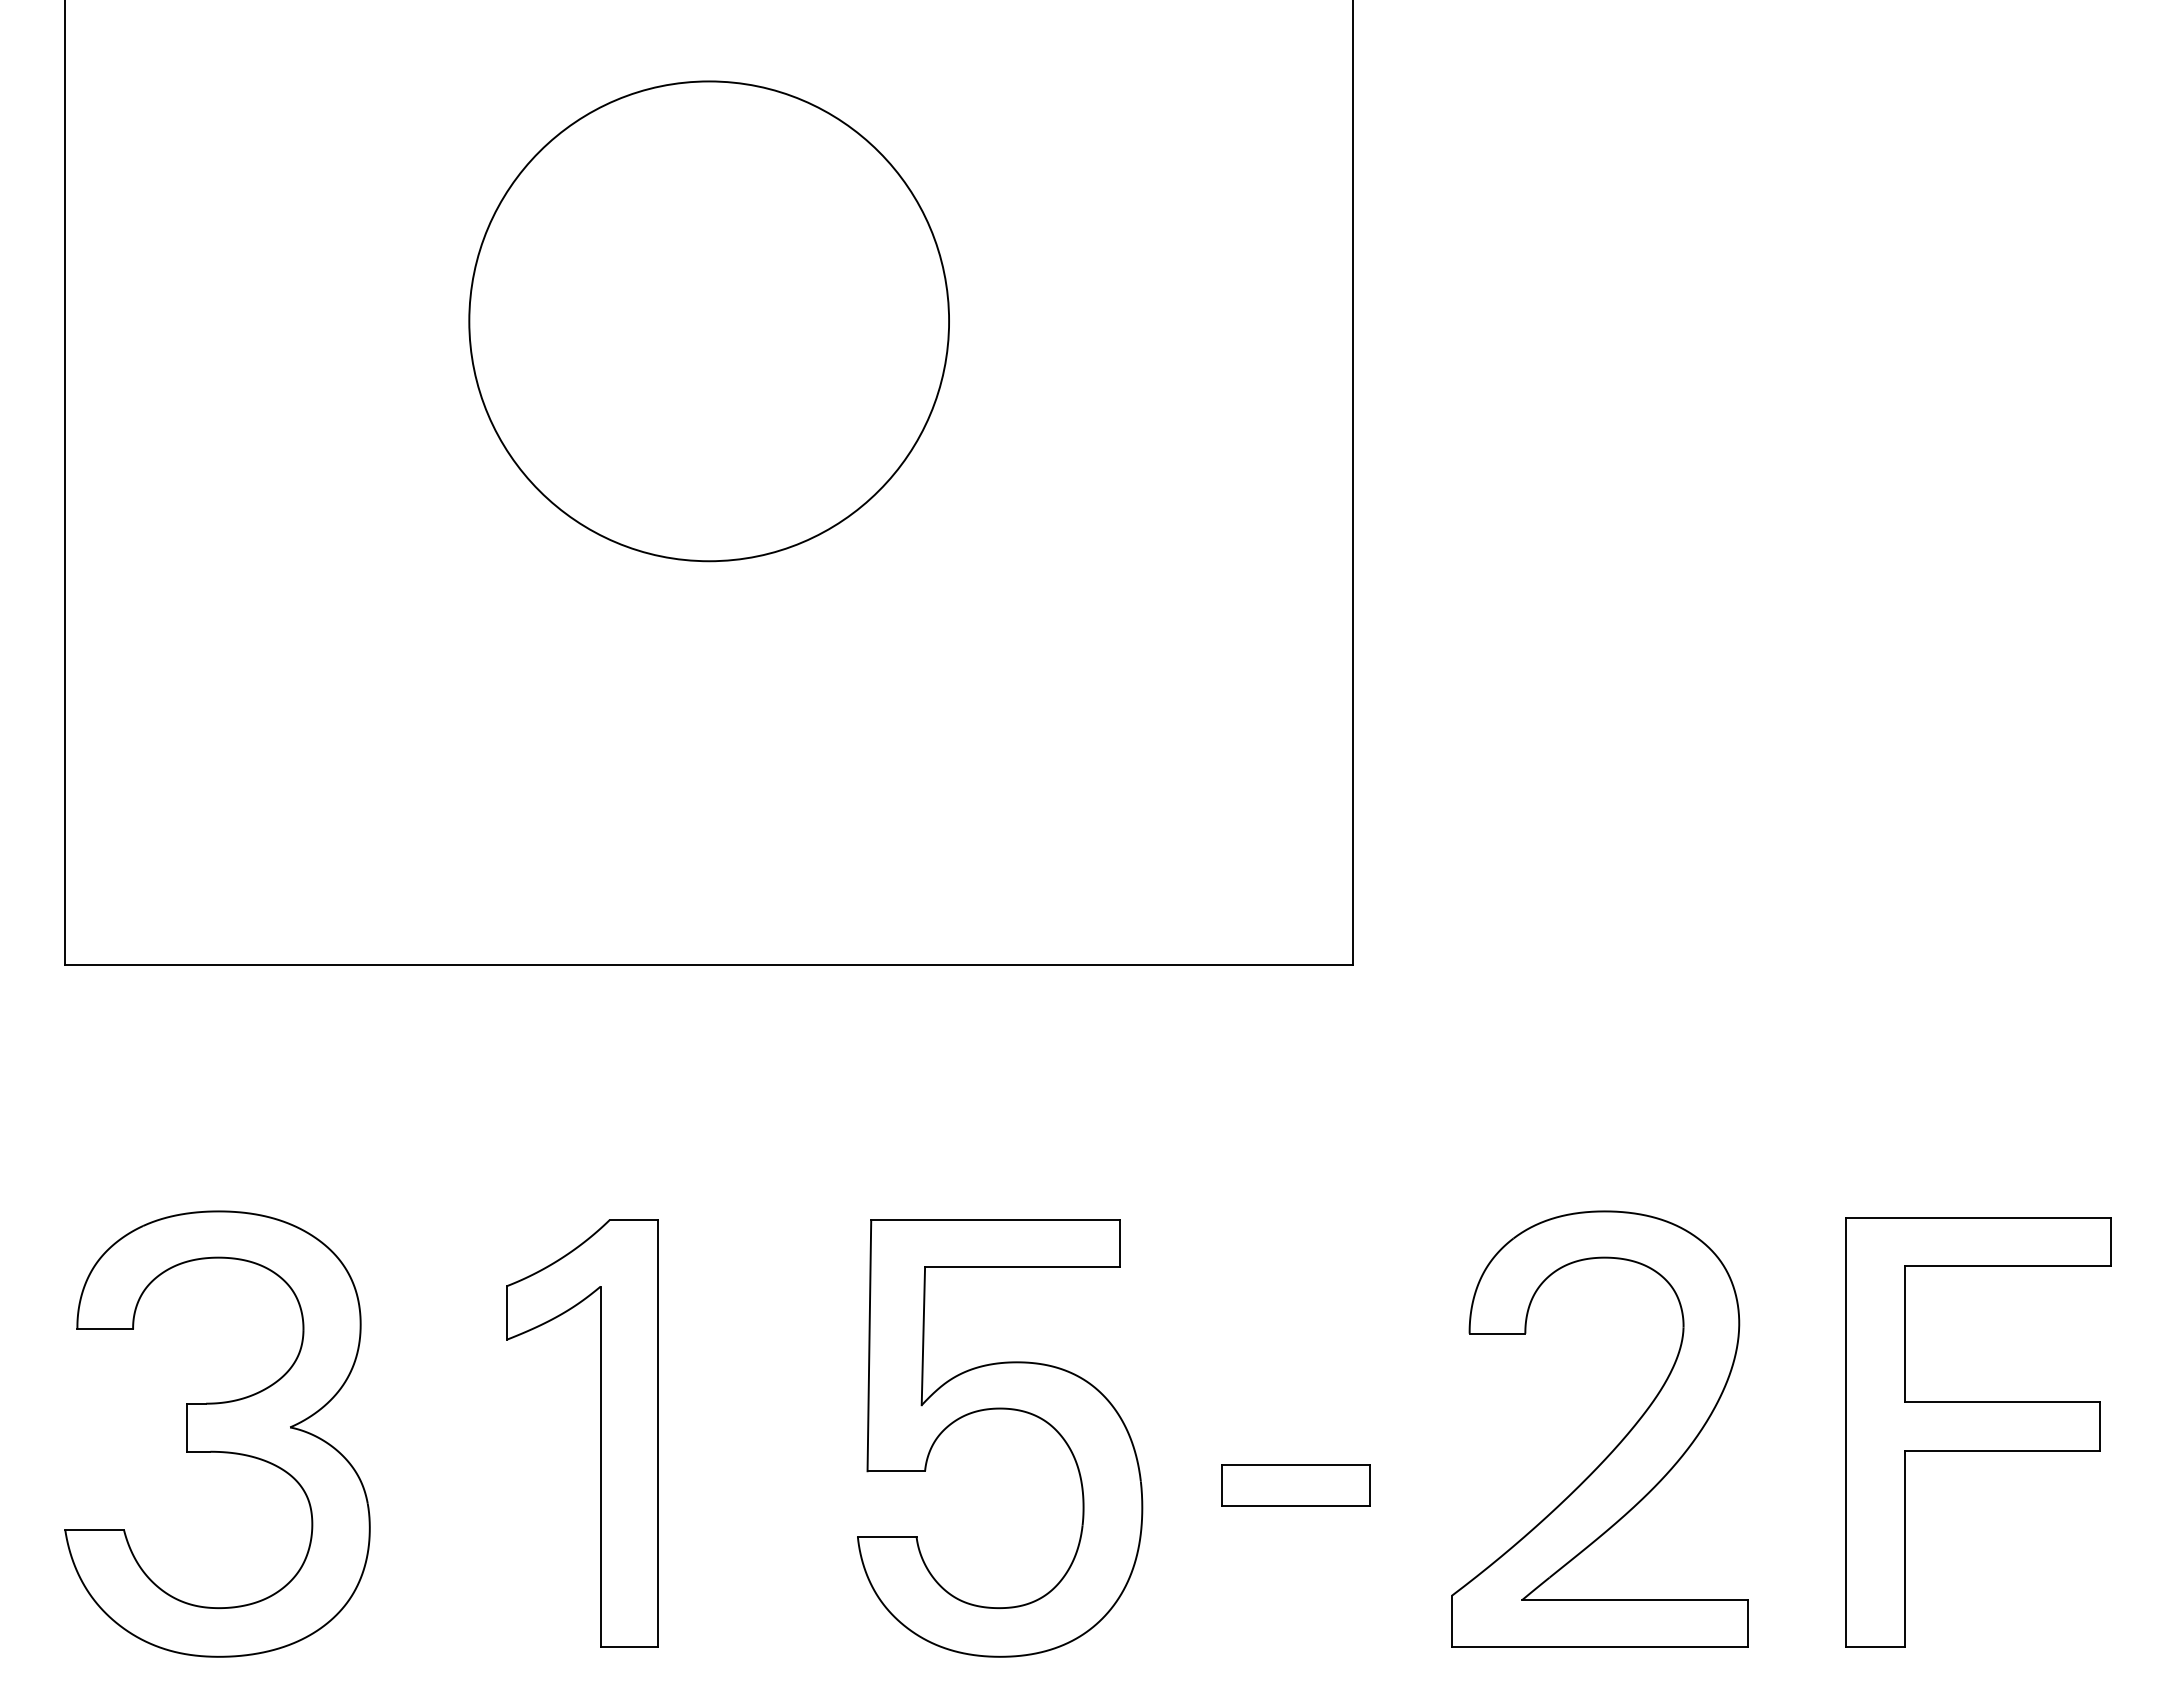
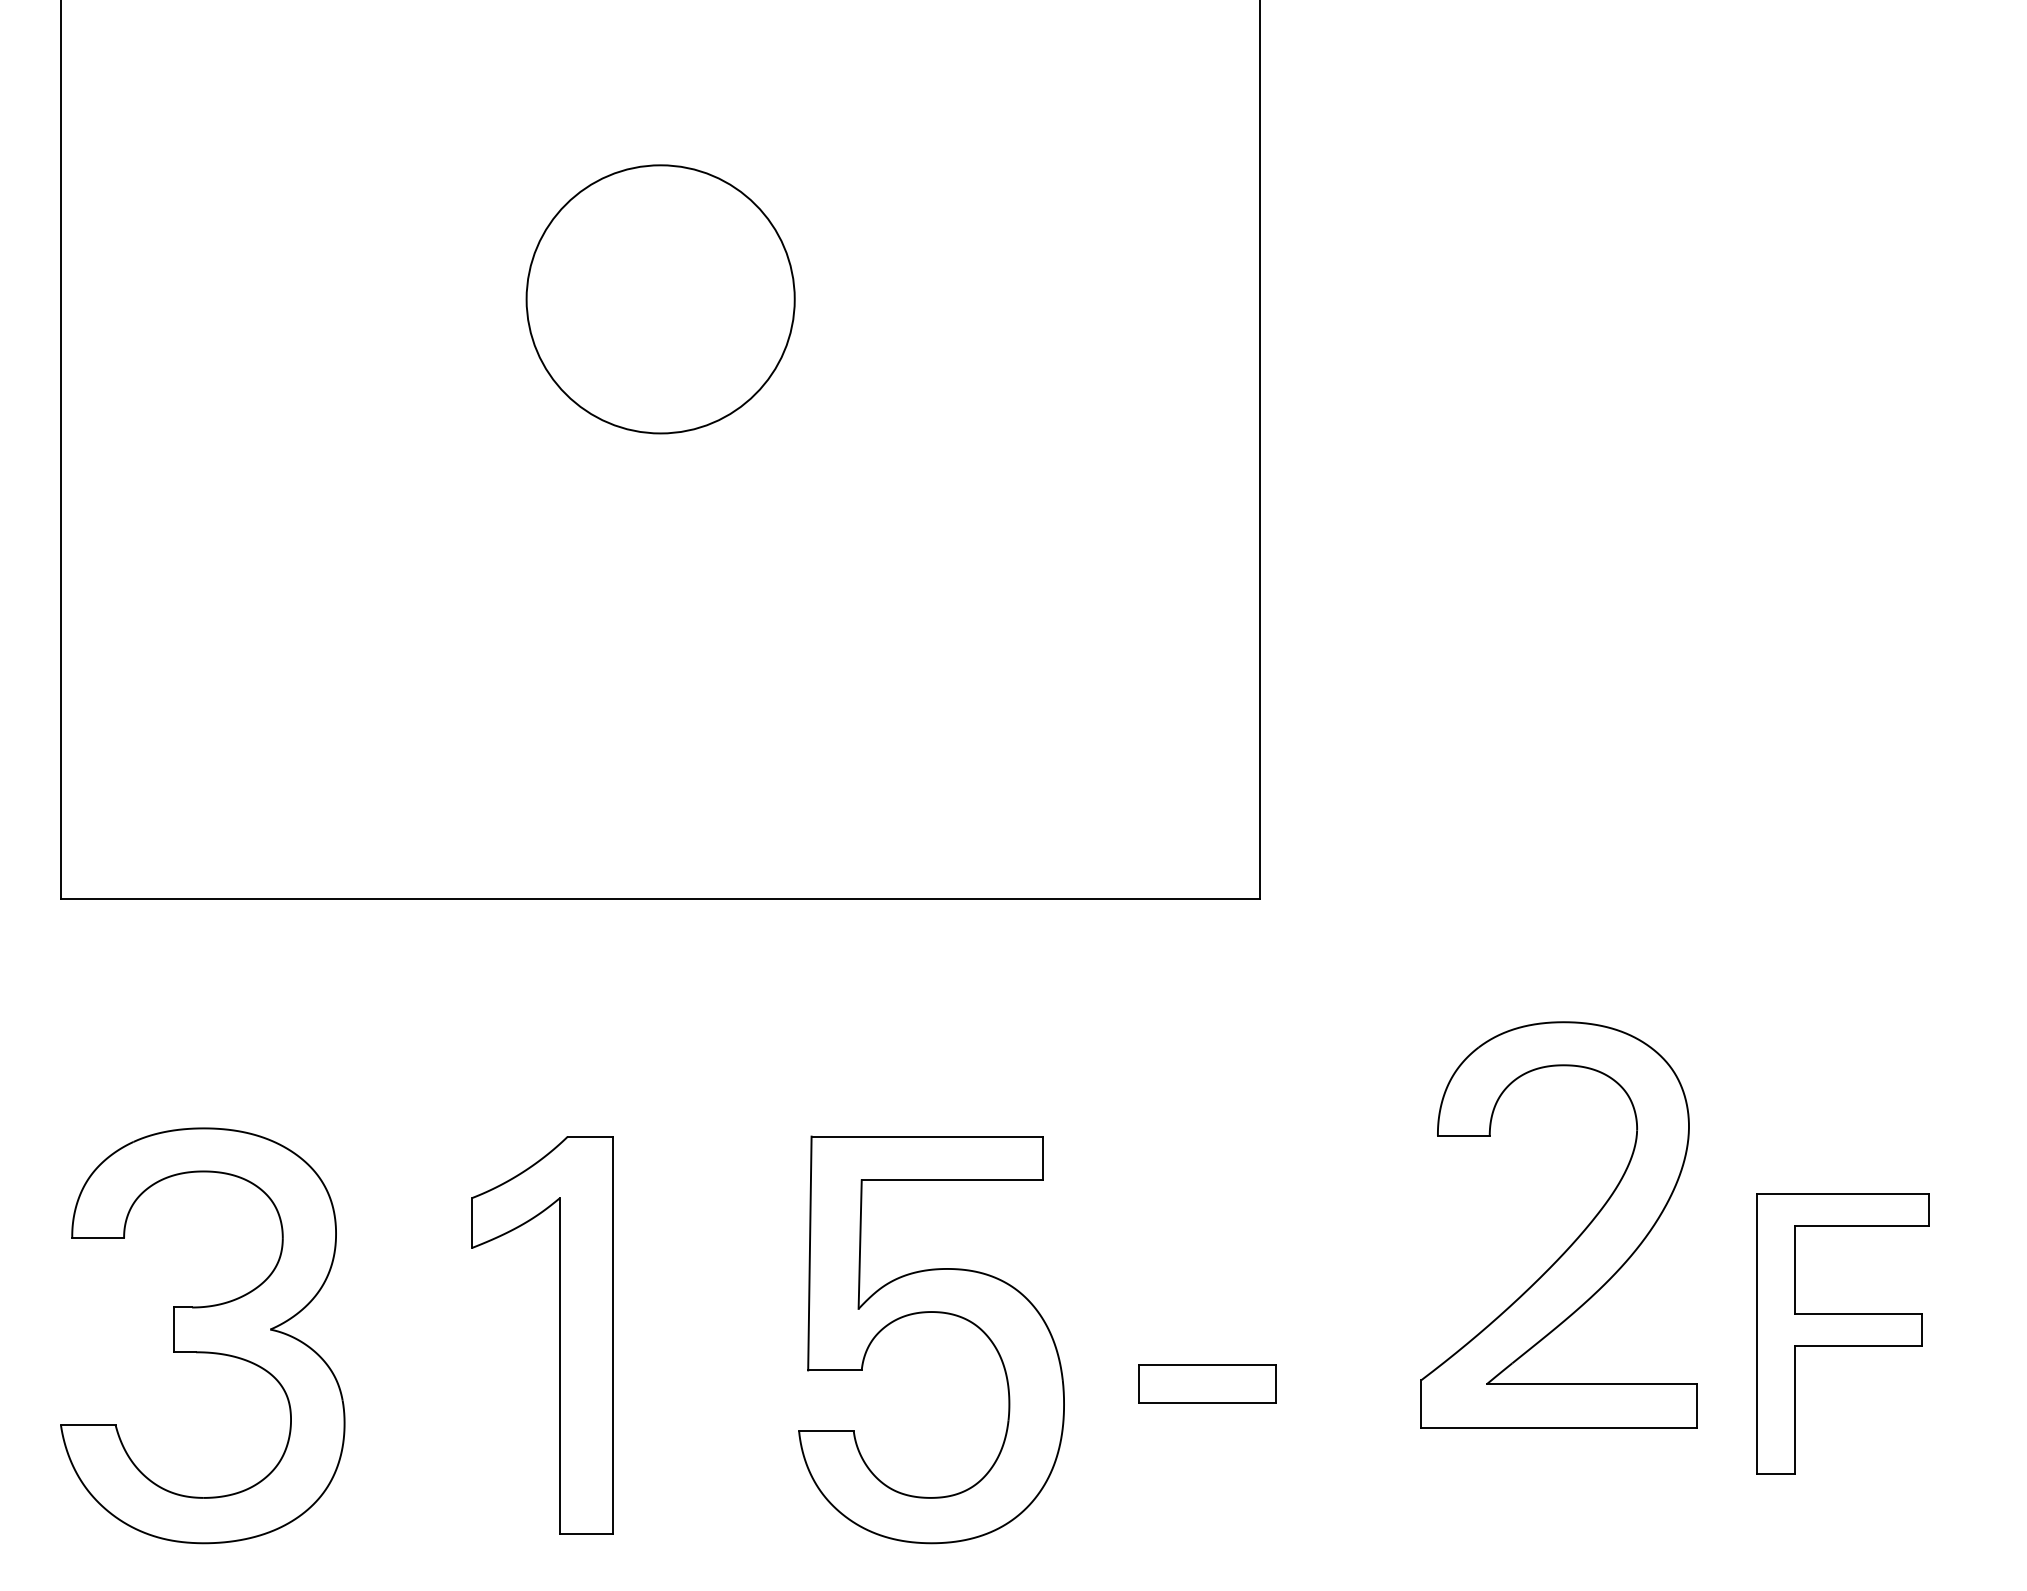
circle: (709, 321) -> (660, 299), size x0.6
part: (1978, 1432) -> (1842, 1334), size x0.7
part: (1616, 1445) -> (1574, 1240), moved

